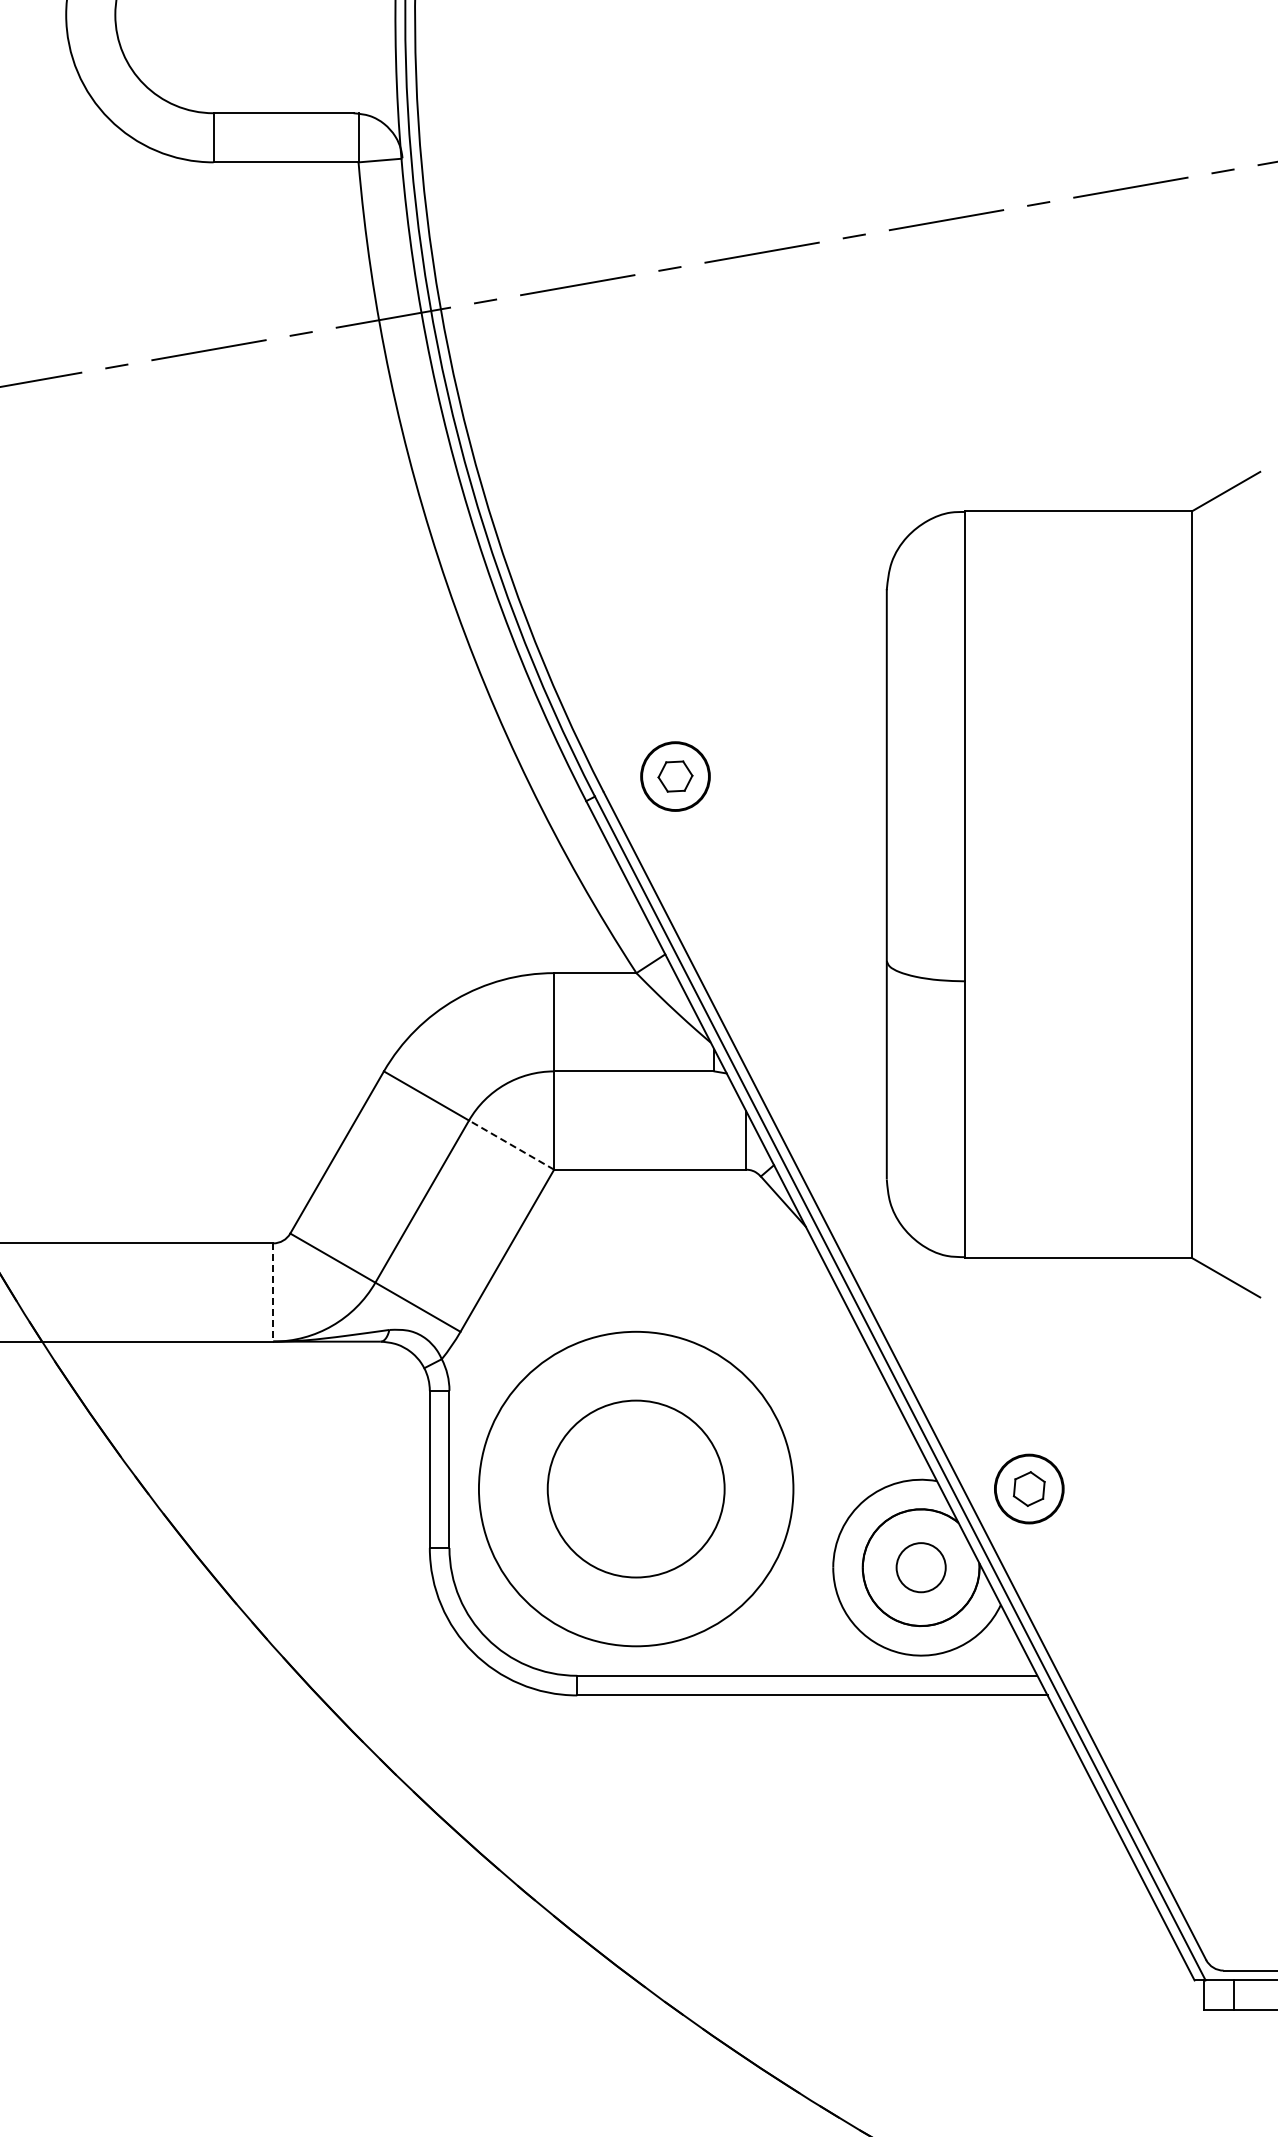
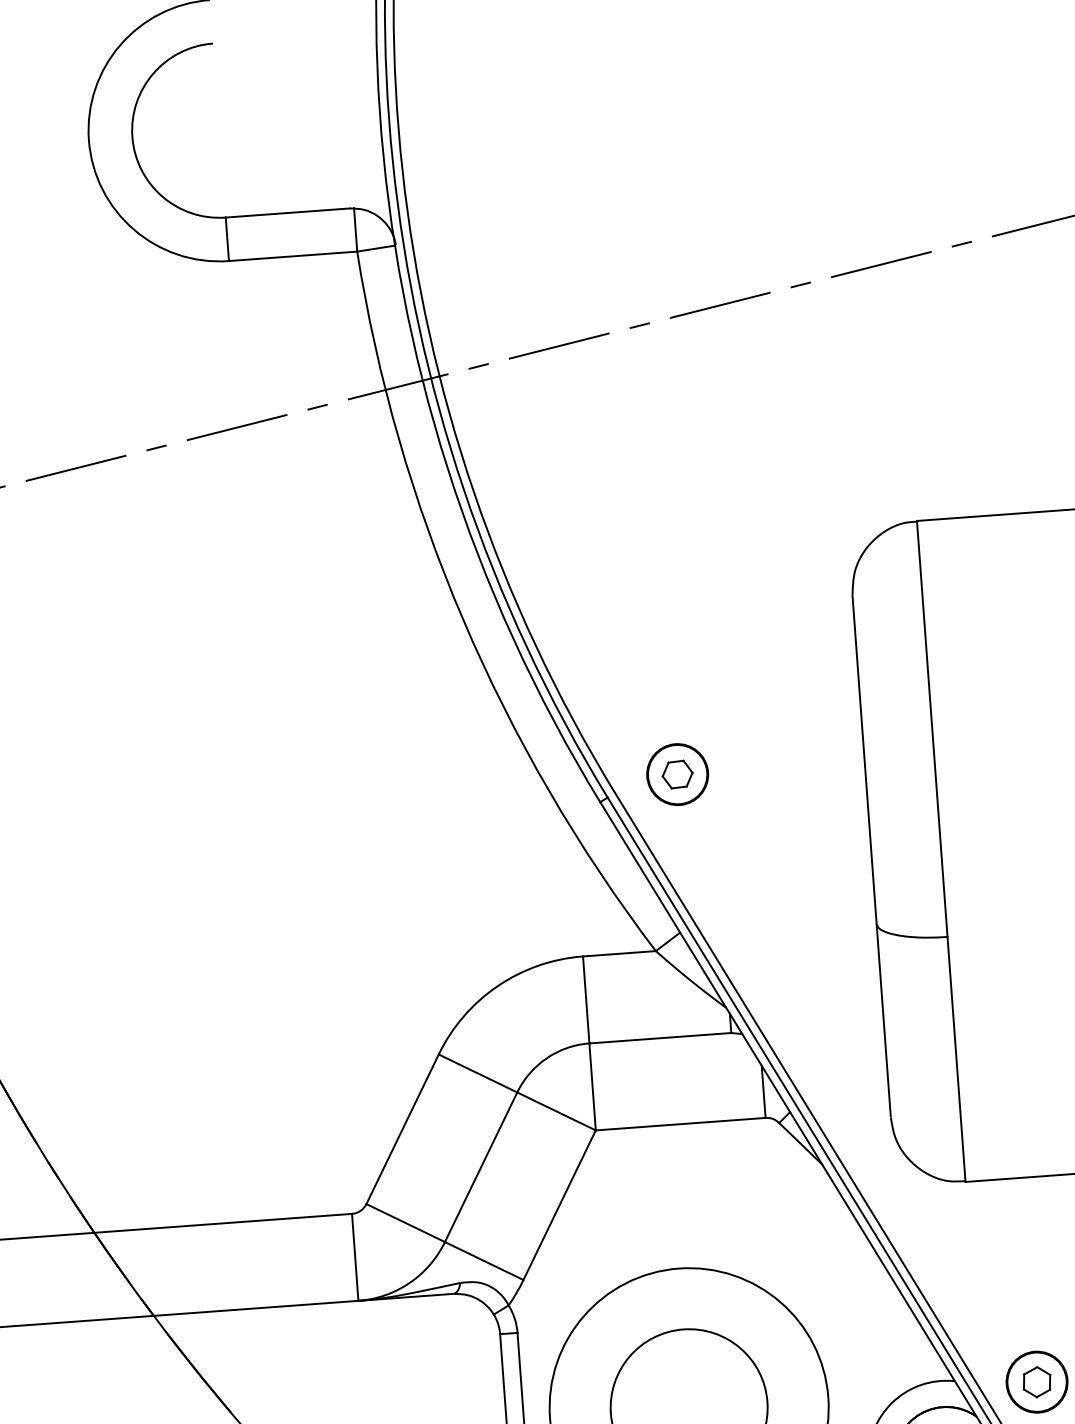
line: (511, 1144) -> (556, 1110), dashed -> solid
line: (273, 1293) -> (355, 1258), dashed -> solid

